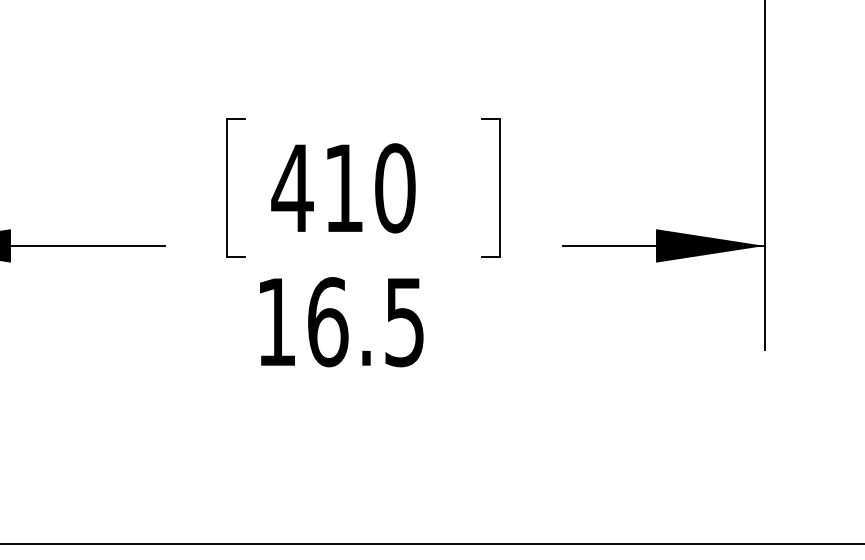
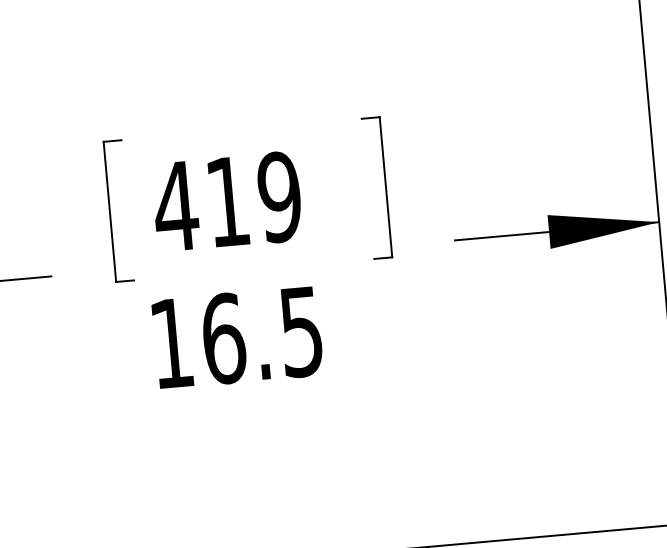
text: (394, 188) -> (279, 197), 410 -> 419

